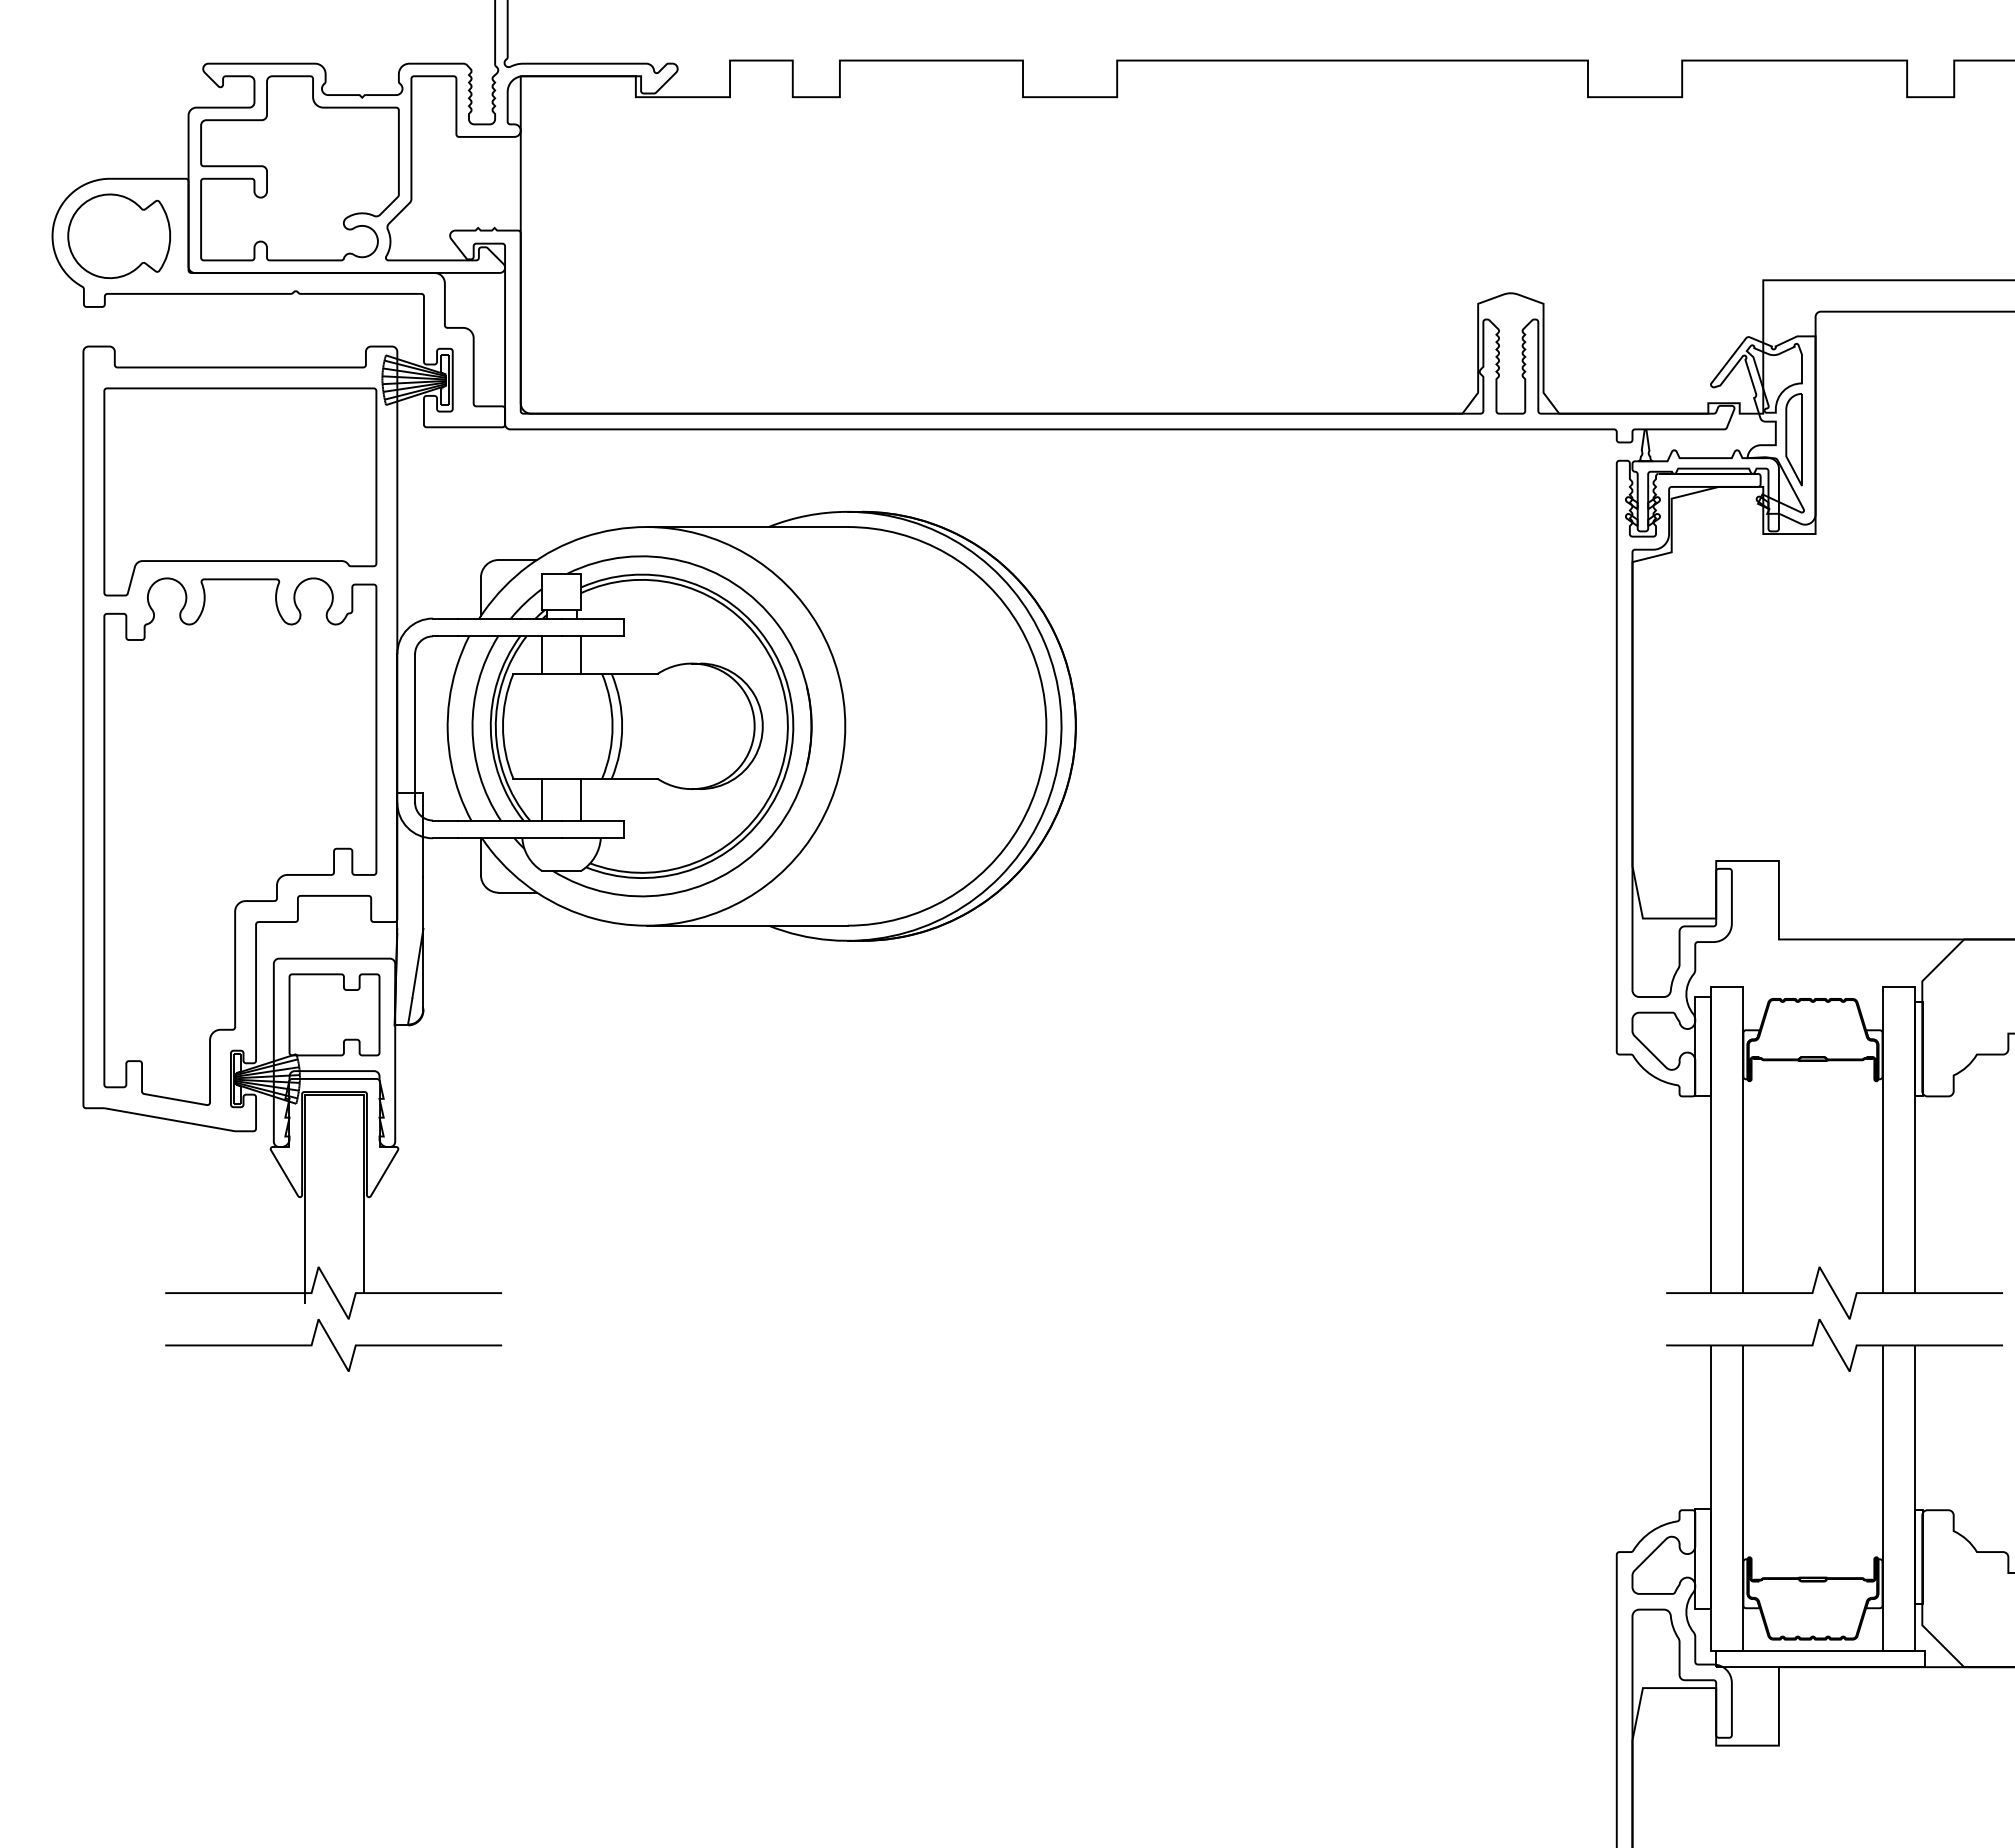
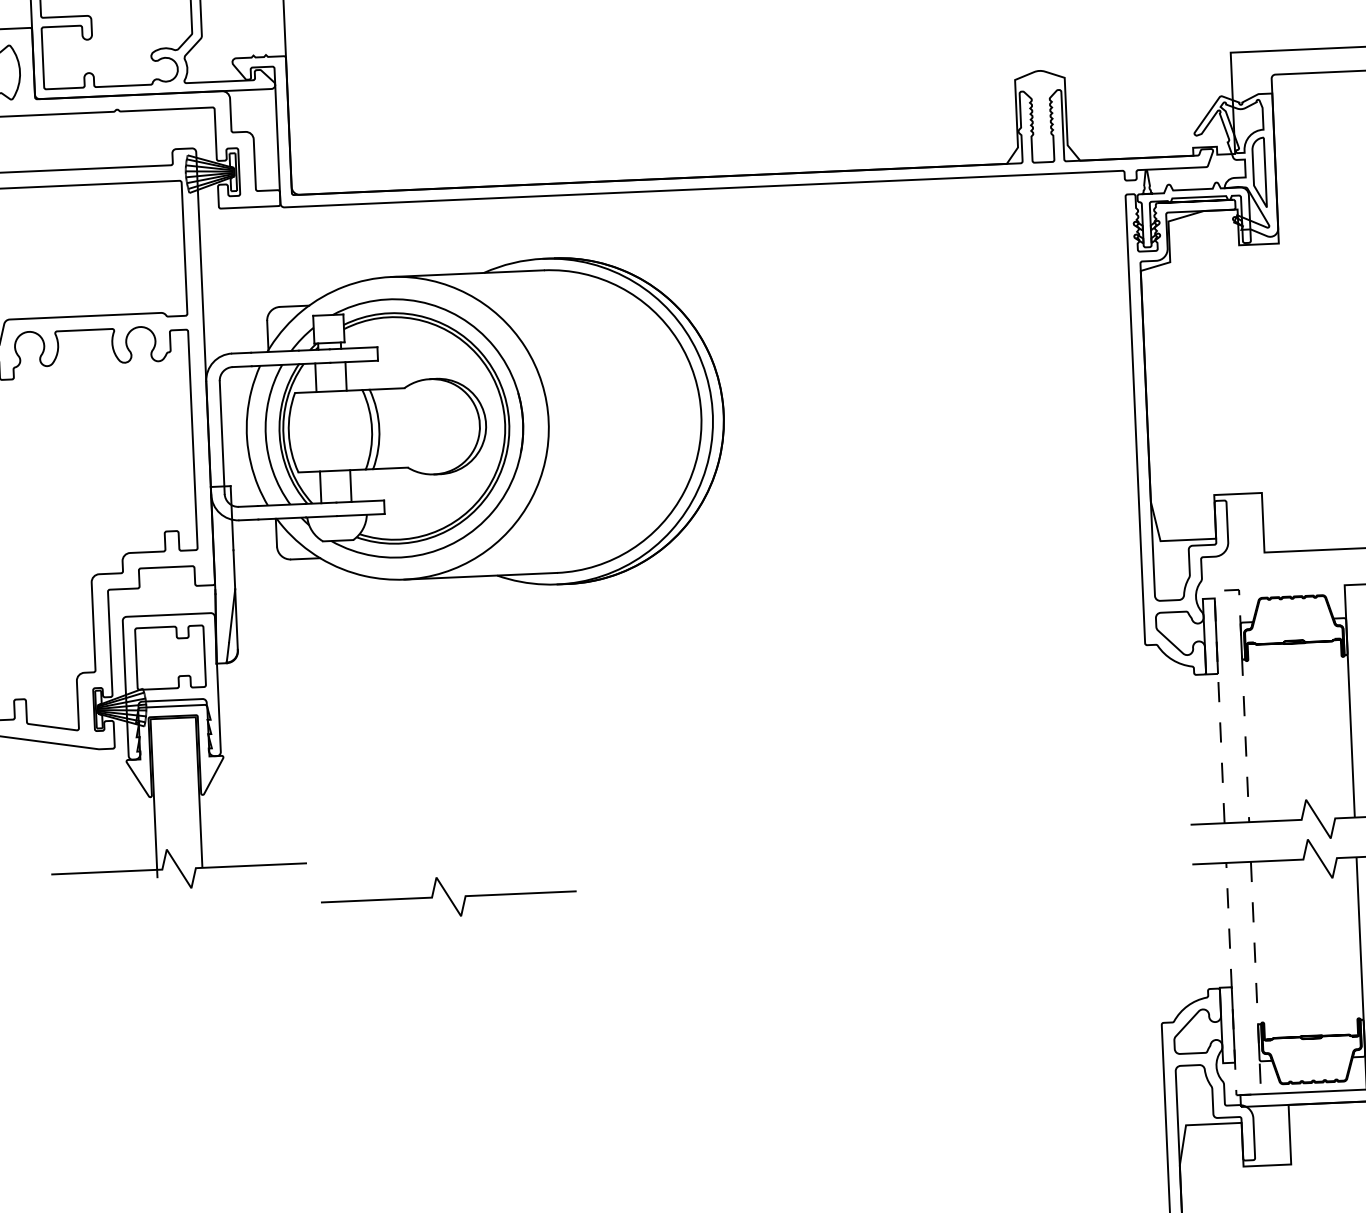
line: (1727, 987) -> (1227, 590), solid -> dashed
curve: (333, 1345) -> (448, 896), moved
line: (1726, 1651) -> (1248, 1094), solid -> dashed

